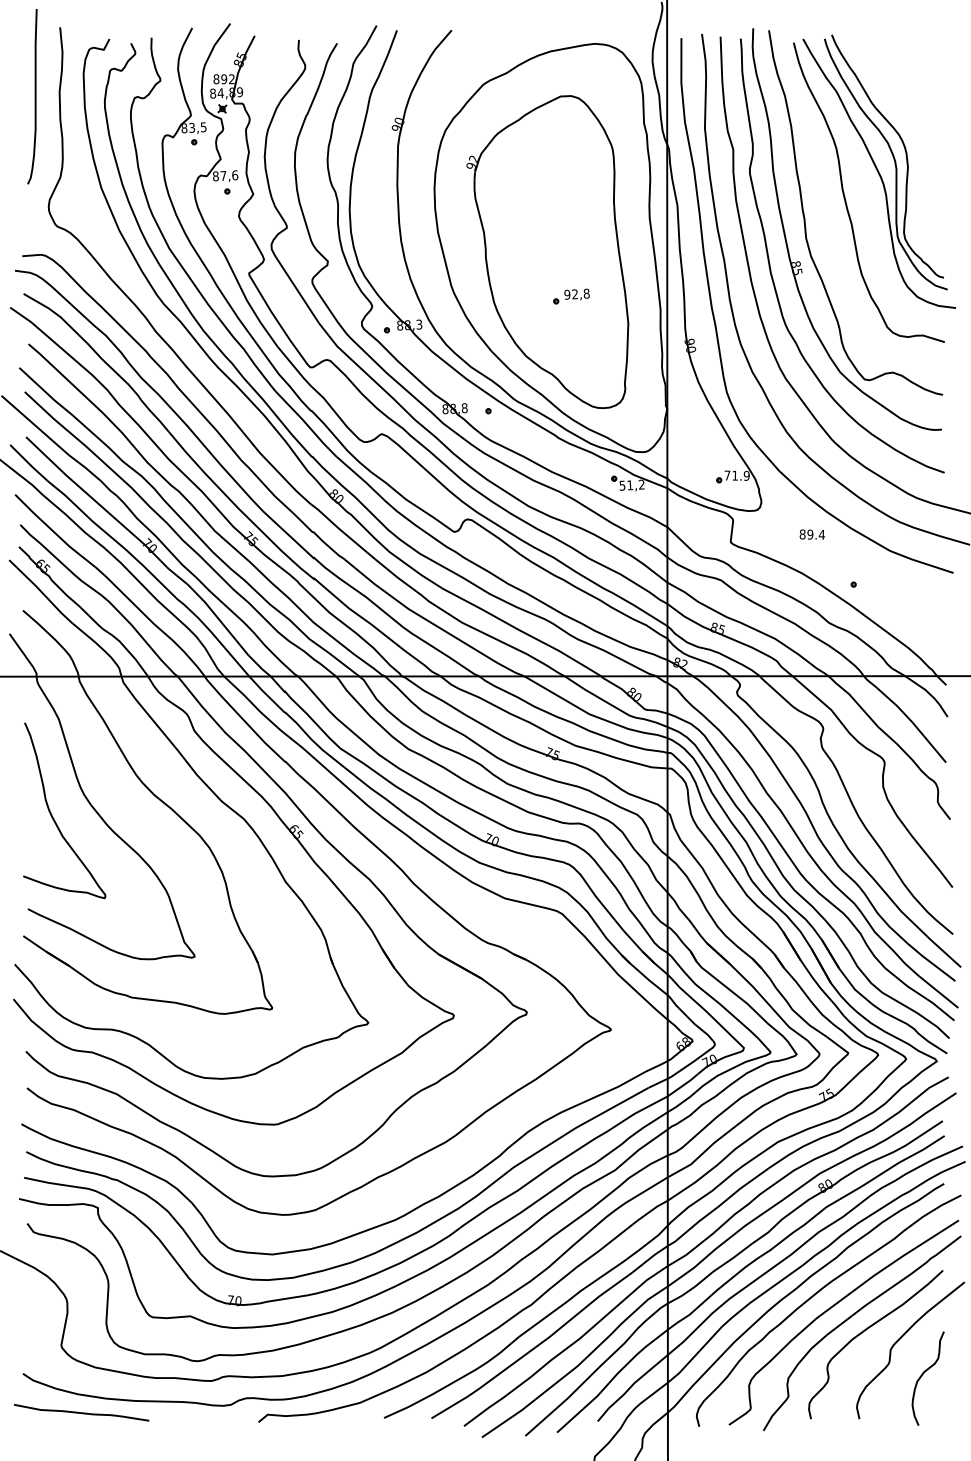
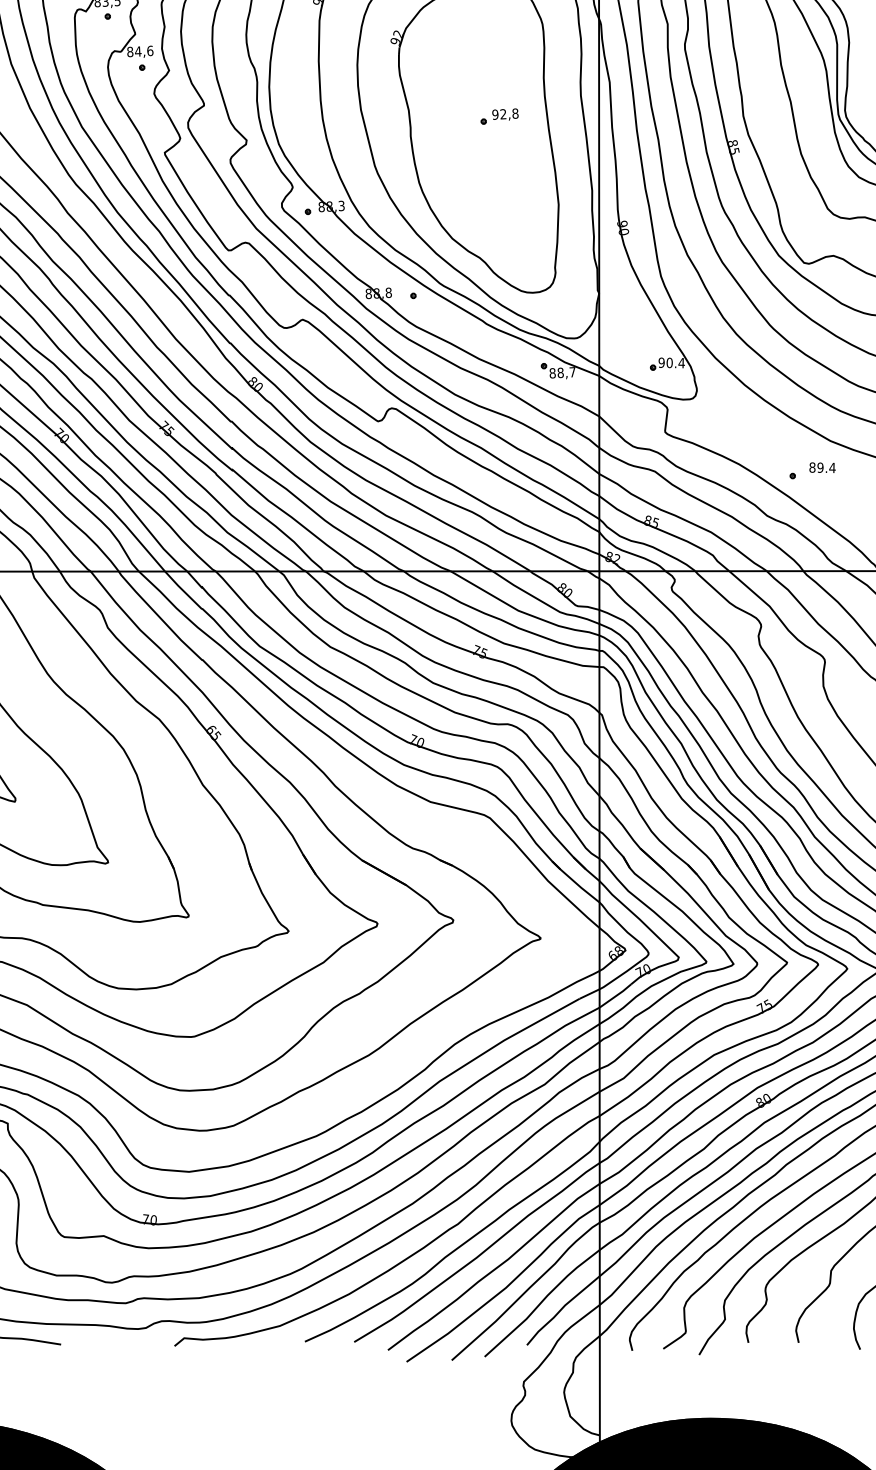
text: (223, 175) -> (138, 51), 87,6 -> 84,6
part: (571, 296) -> (499, 116), moved
text: (736, 475) -> (671, 362), 71.9 -> 90.4
text: (631, 484) -> (561, 372), 51,2 -> 88,7
text: (811, 534) -> (821, 467), moved

